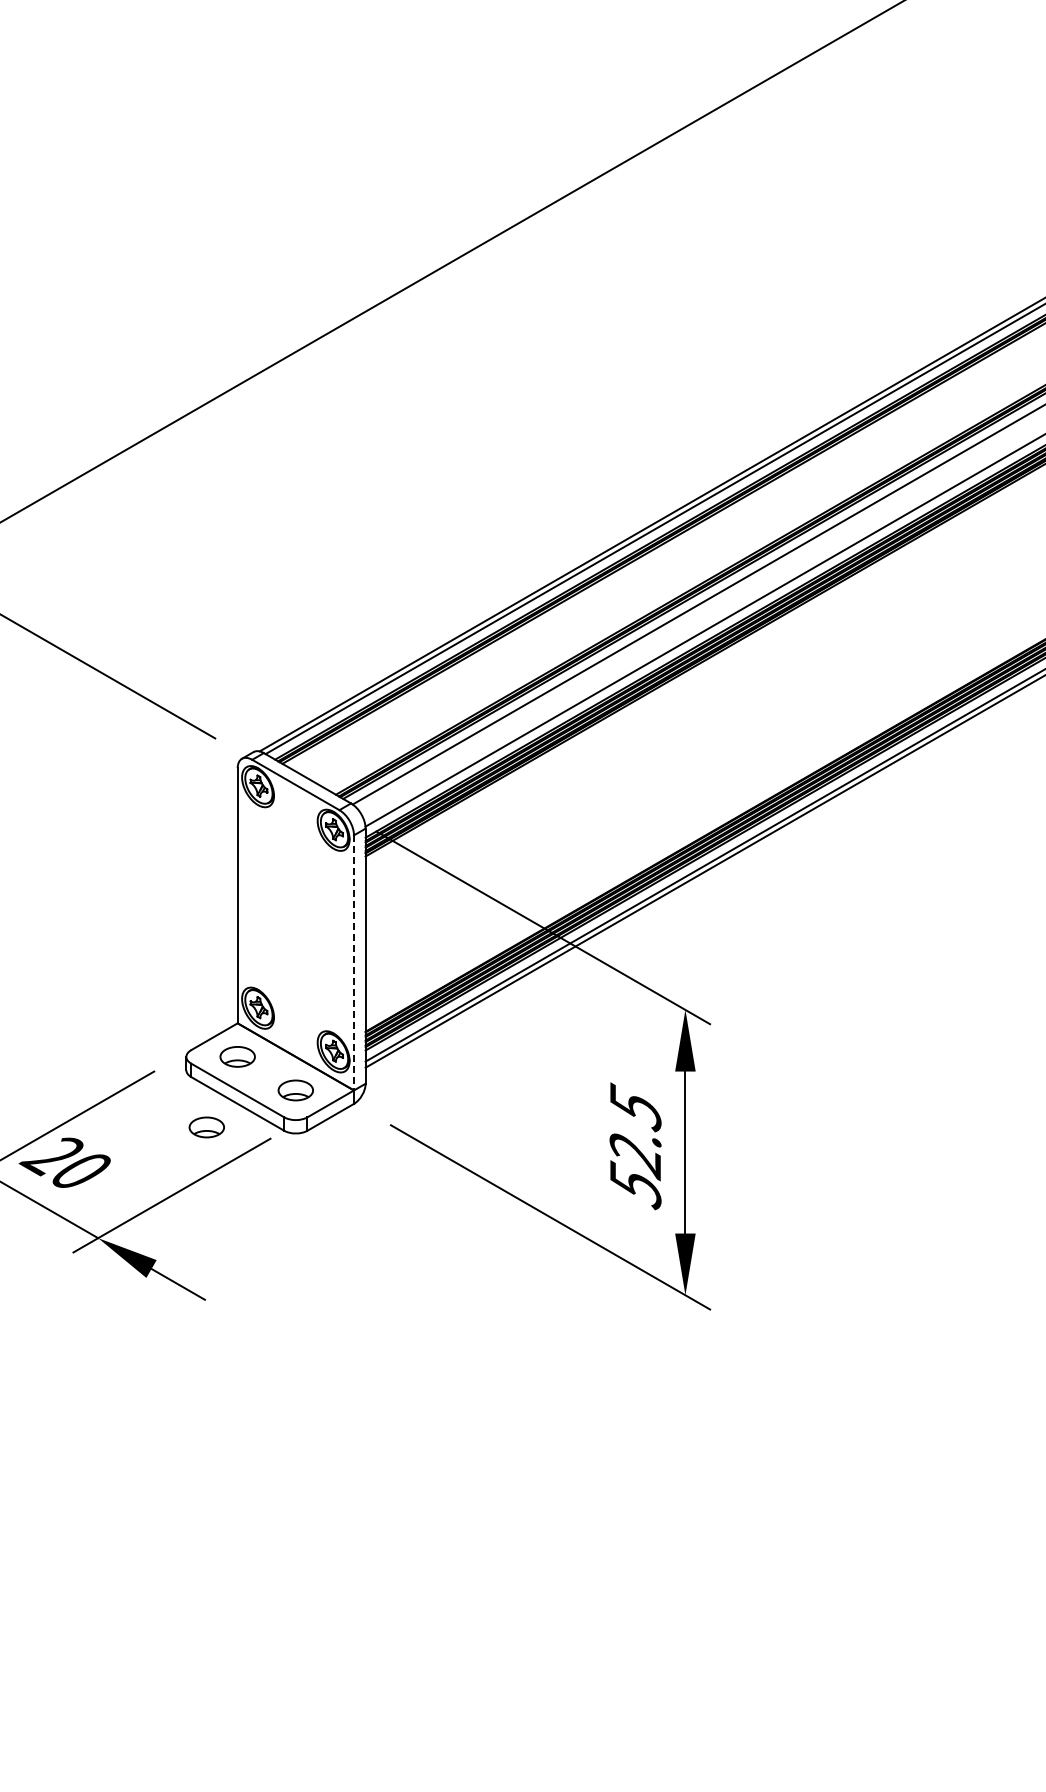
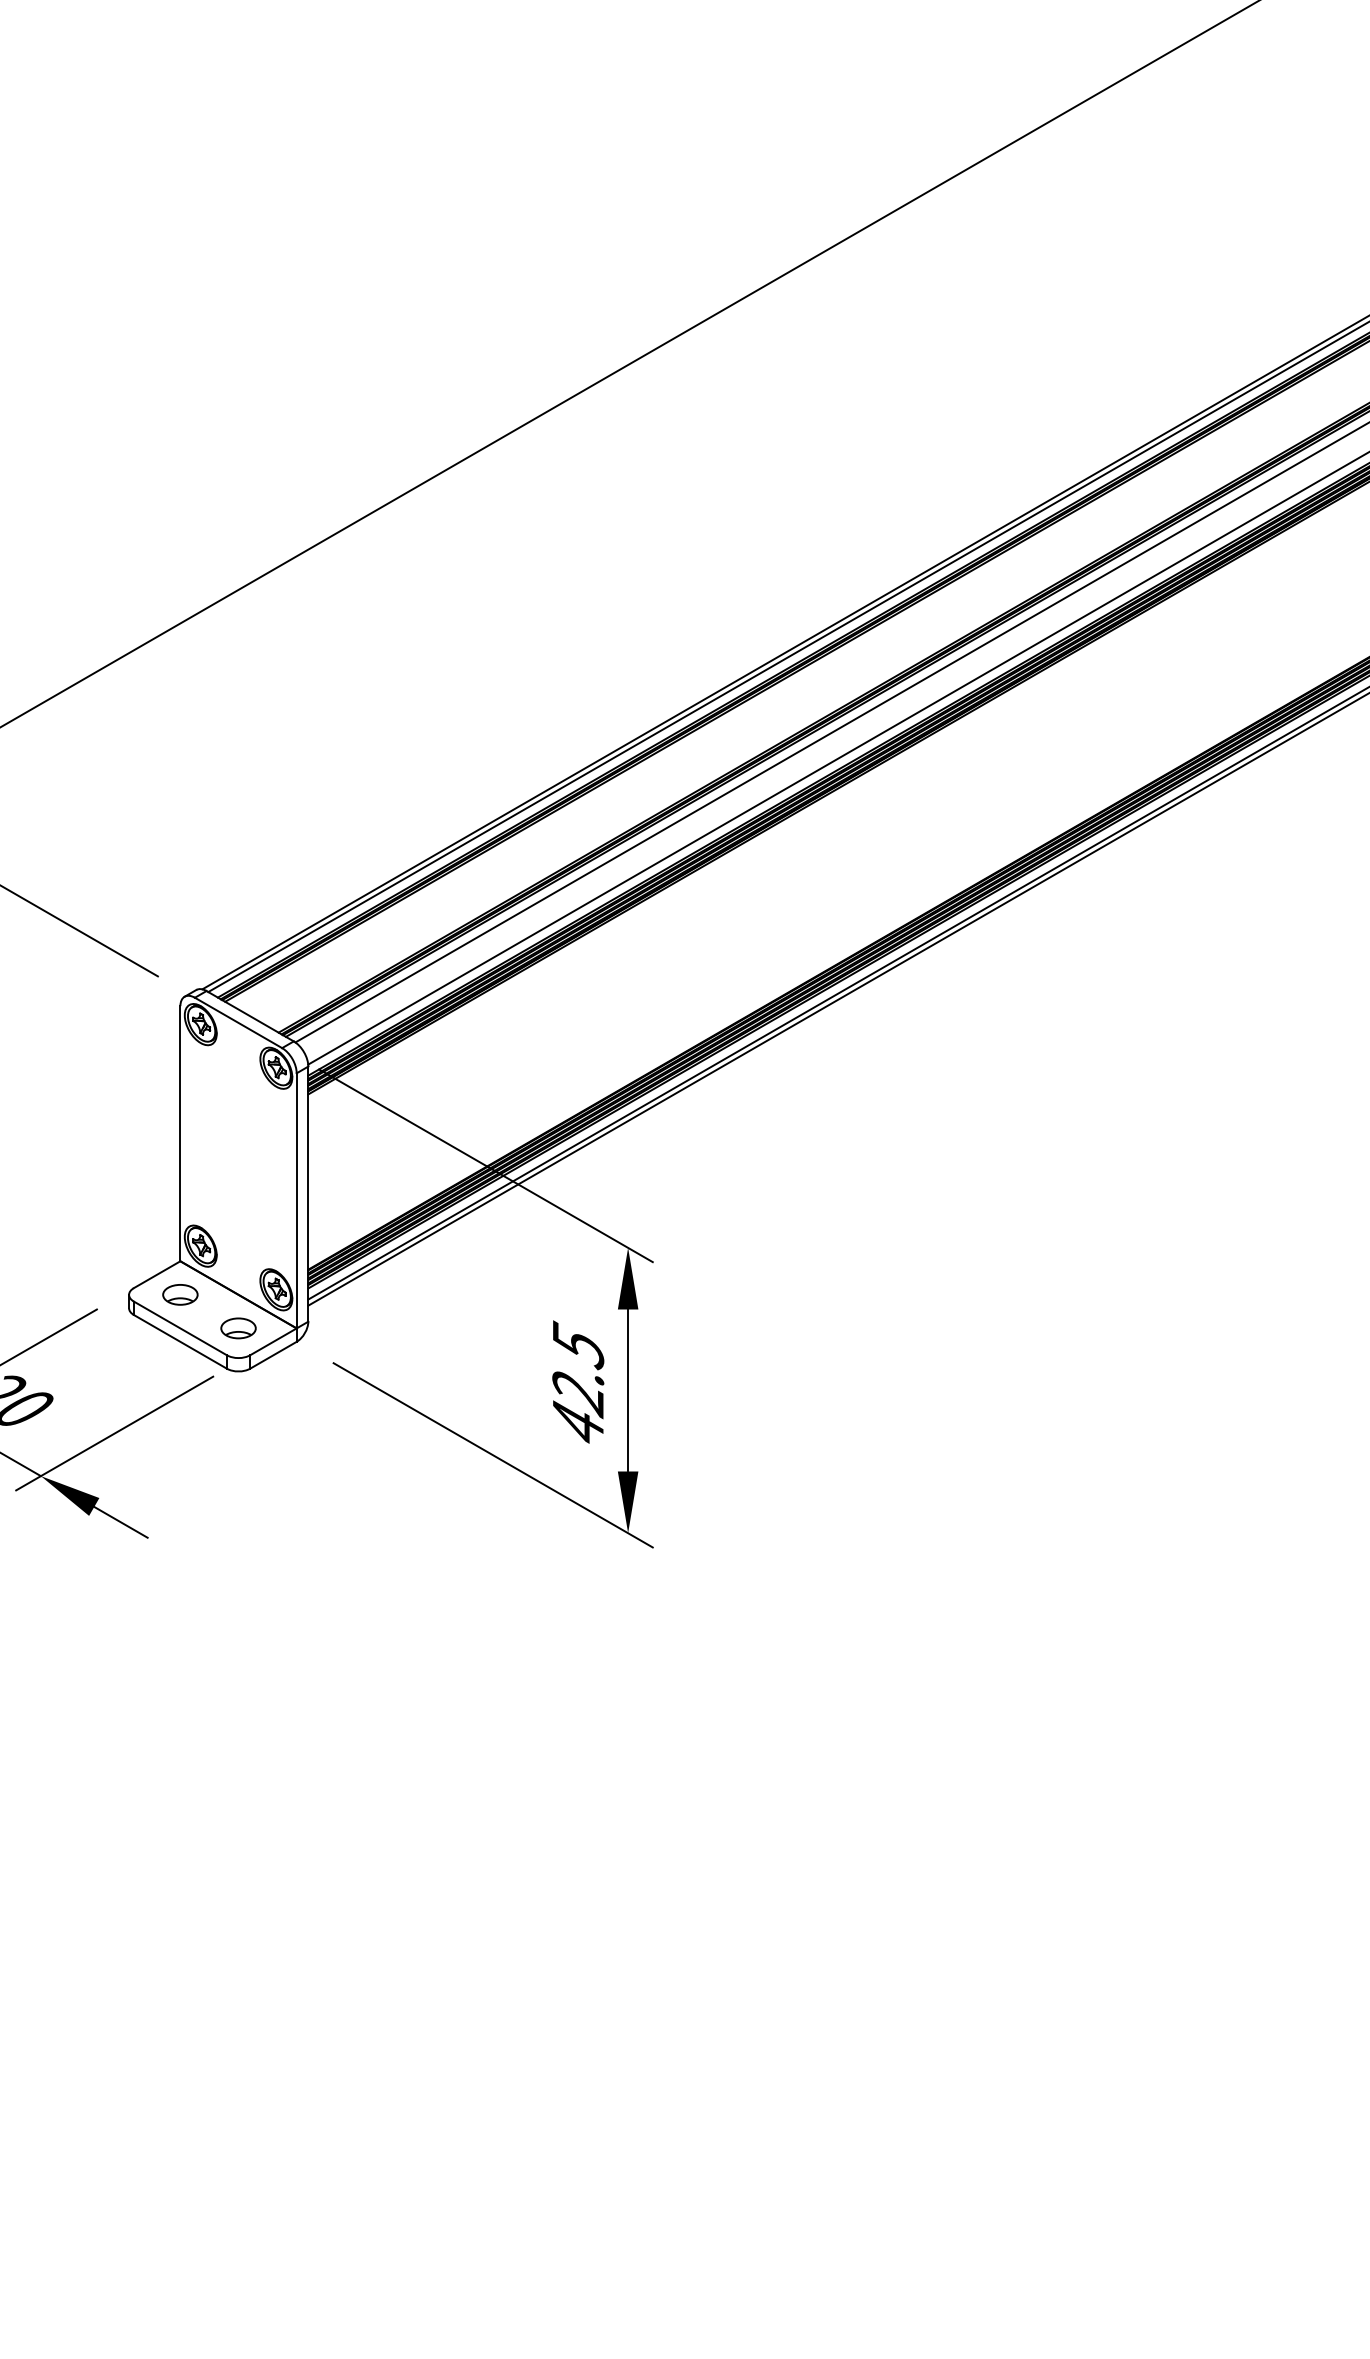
line: (353, 962) -> (296, 1200), dashed -> solid
part: (206, 1127) -> (149, 1365), removed
text: (635, 1185) -> (578, 1423), 52.5 -> 42.5

